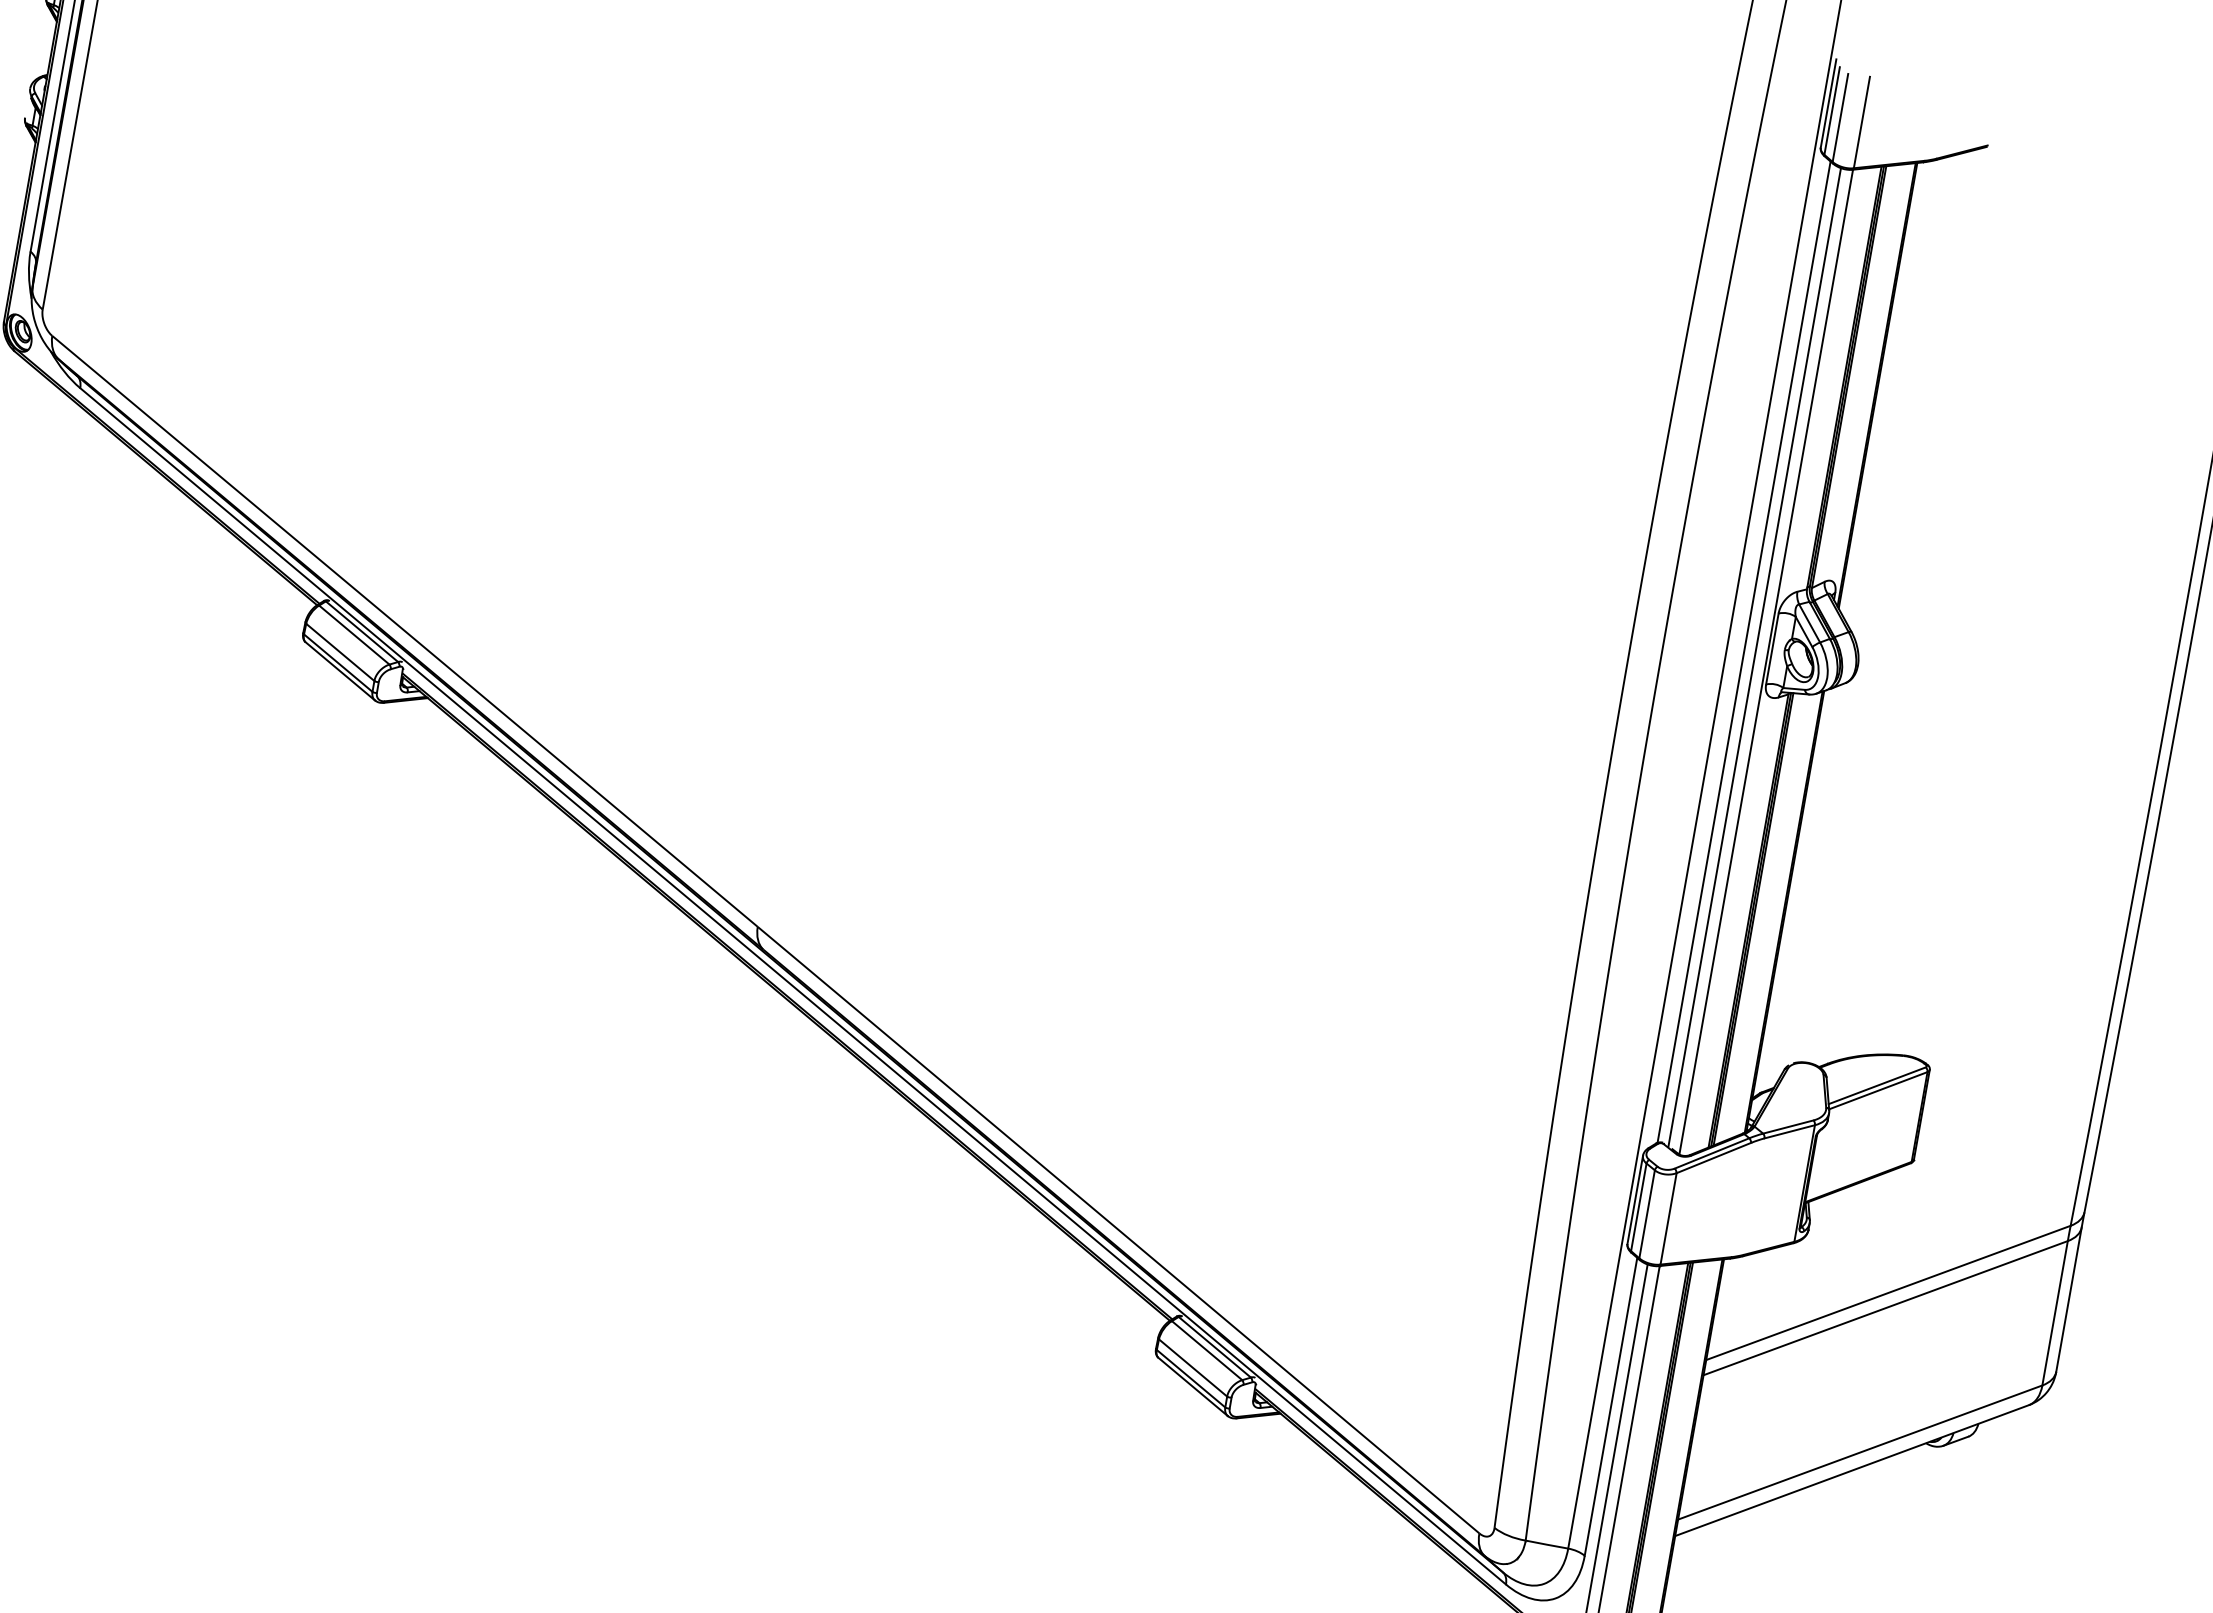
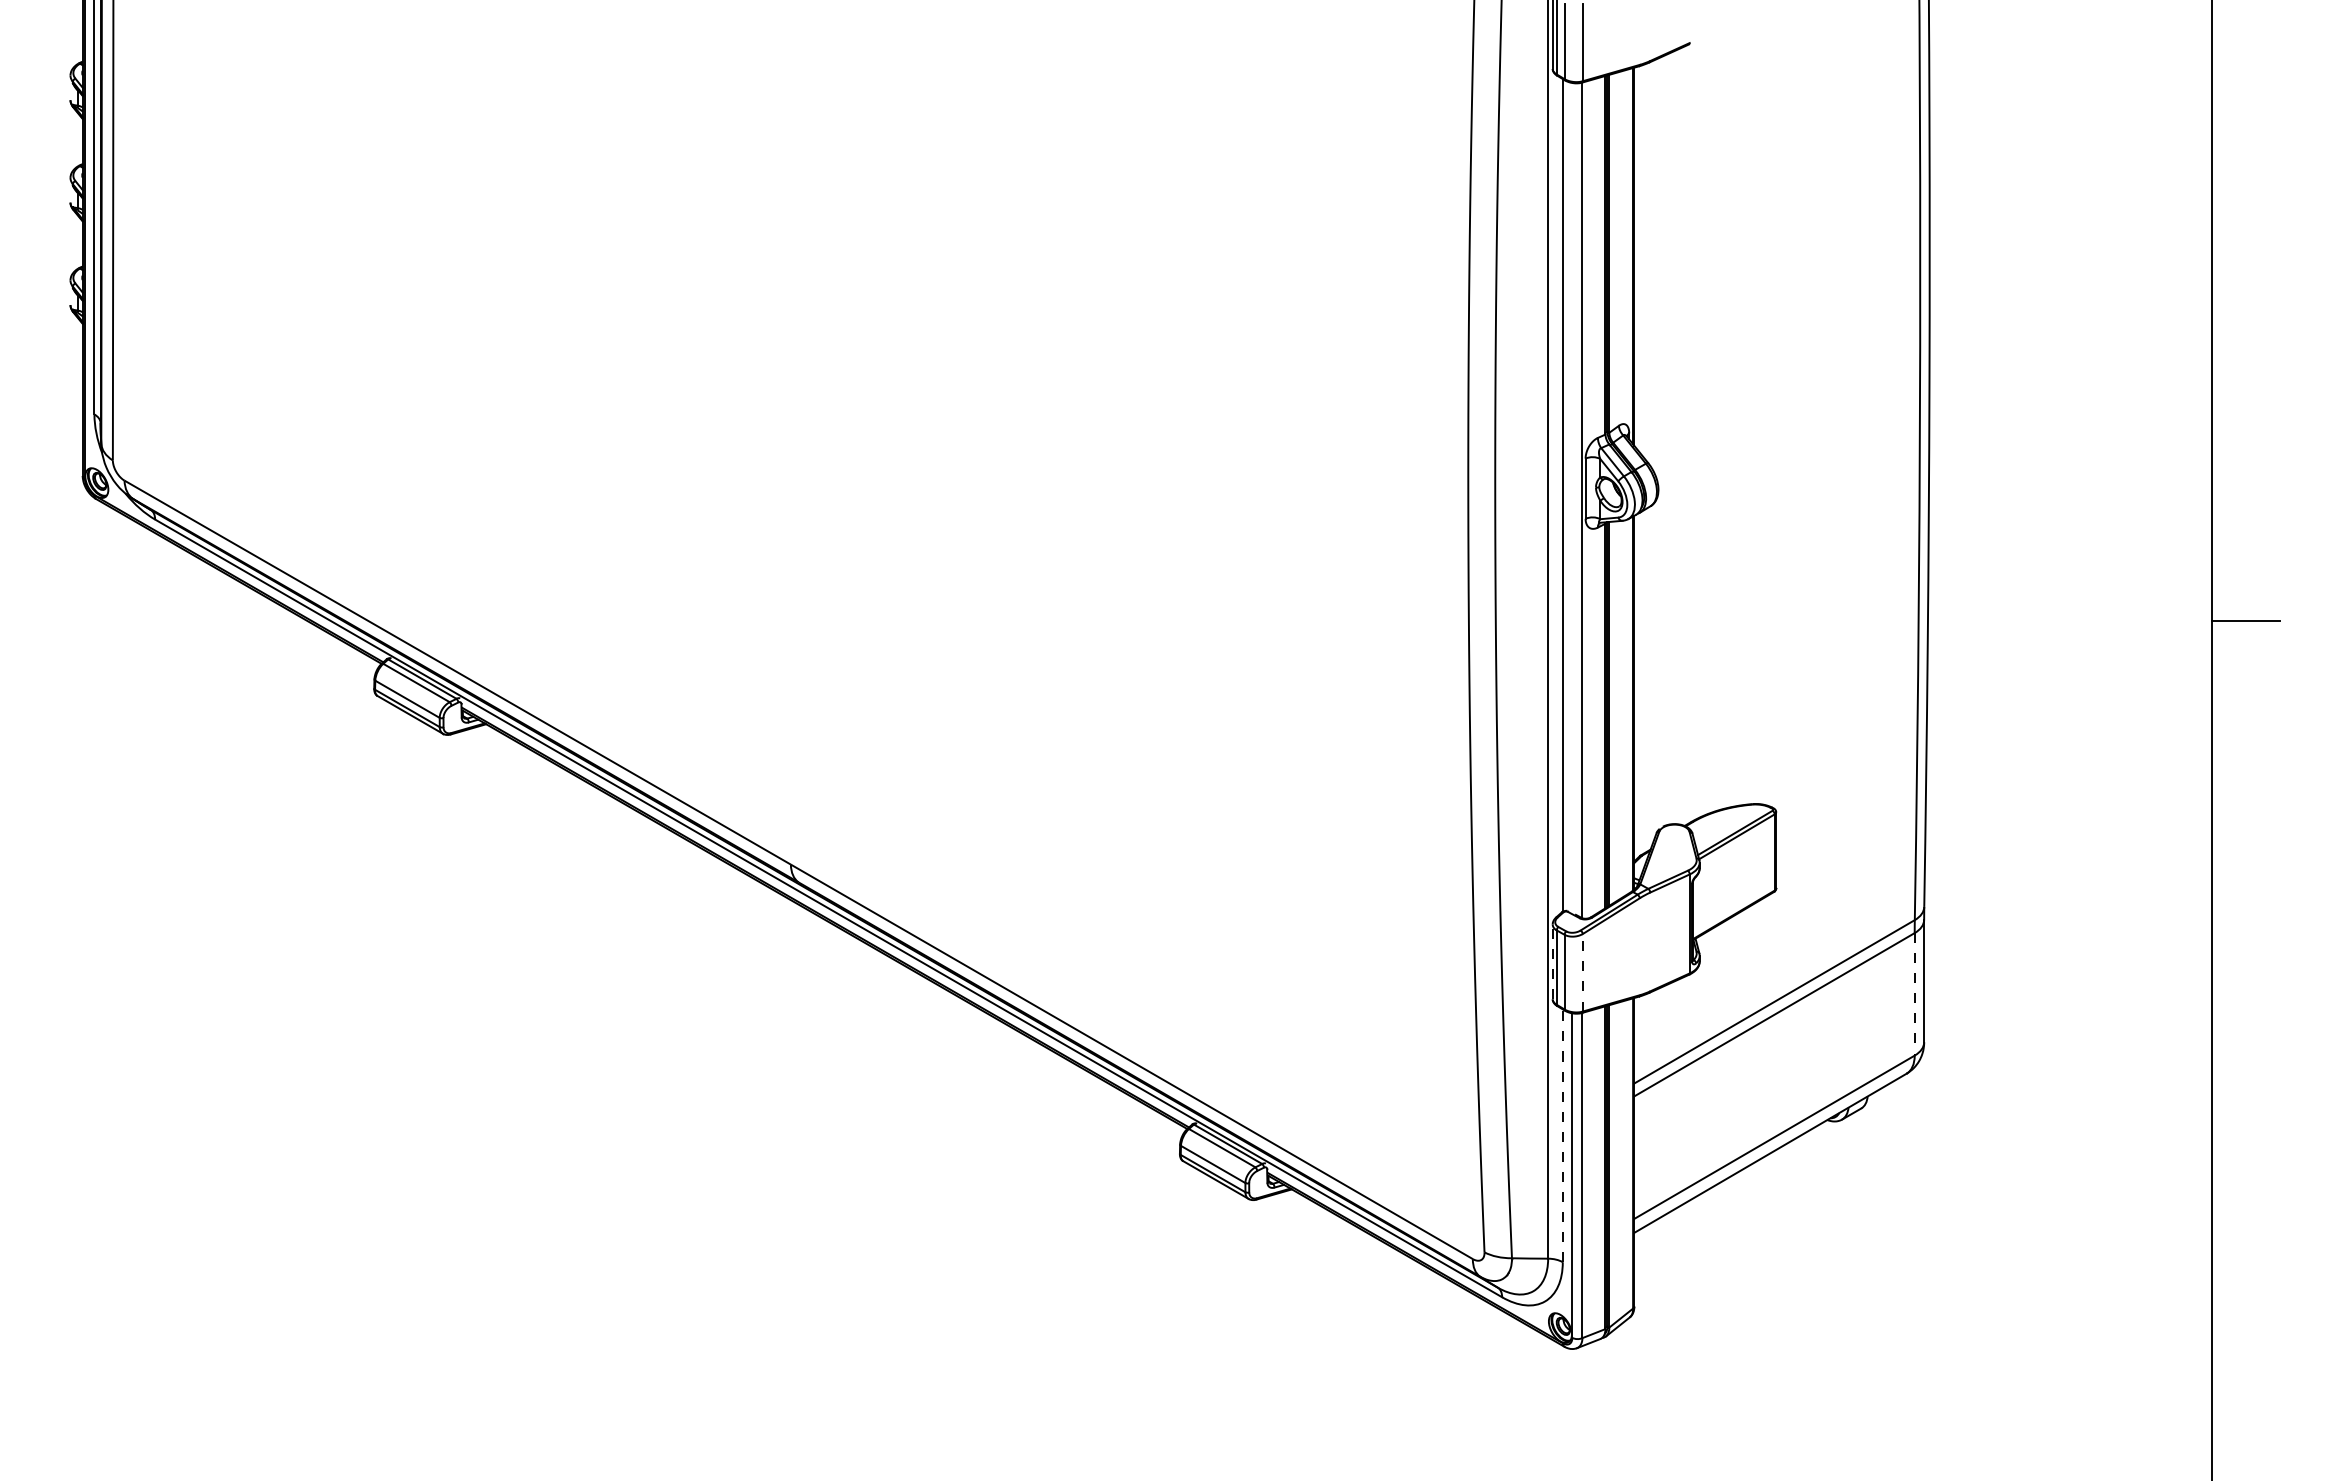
line: (1754, 657) -> (1572, 498), removed
line: (1635, 1199) -> (1552, 961), solid -> dashed
line: (1668, 1218) -> (1582, 972), solid -> dashed
line: (2054, 1313) -> (1914, 994), solid -> dashed
line: (1610, 1406) -> (1562, 1135), solid -> dashed

